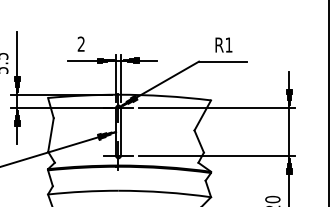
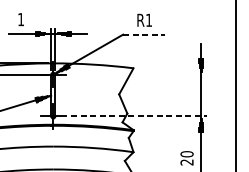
text: (80, 43) -> (20, 18), 2 -> 1
line: (223, 61) -> (144, 34), solid -> dashed
line: (216, 107) -> (138, 74), removed
line: (217, 155) -> (139, 116), solid -> dashed

